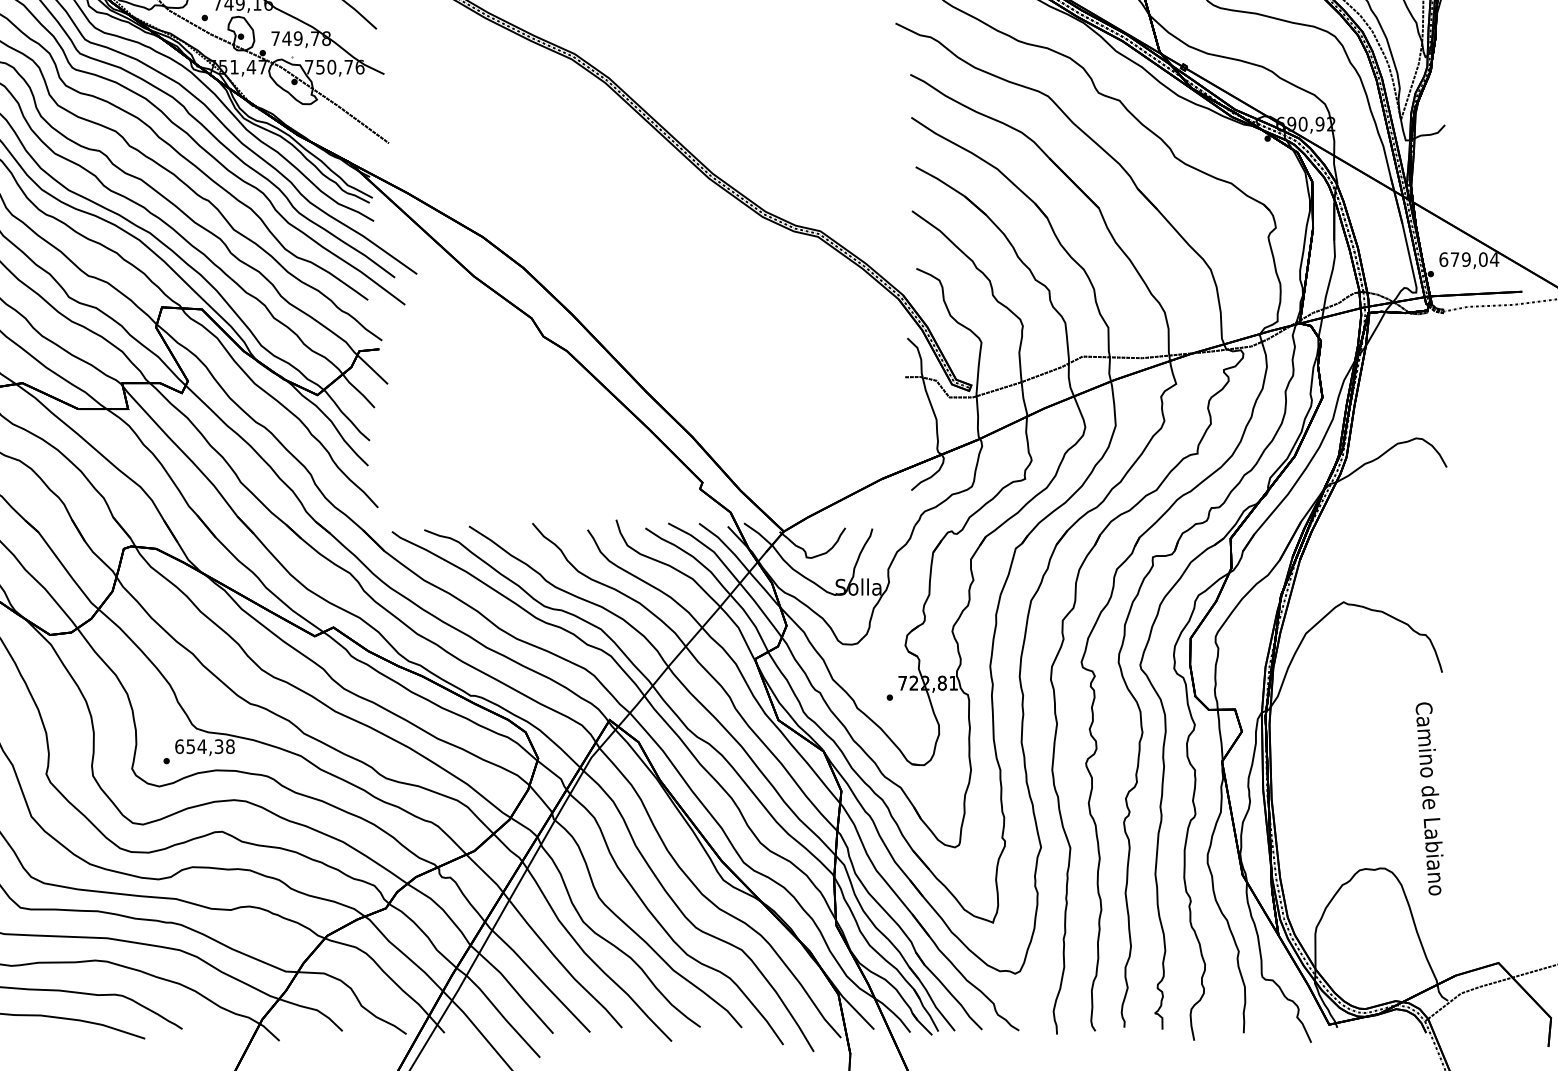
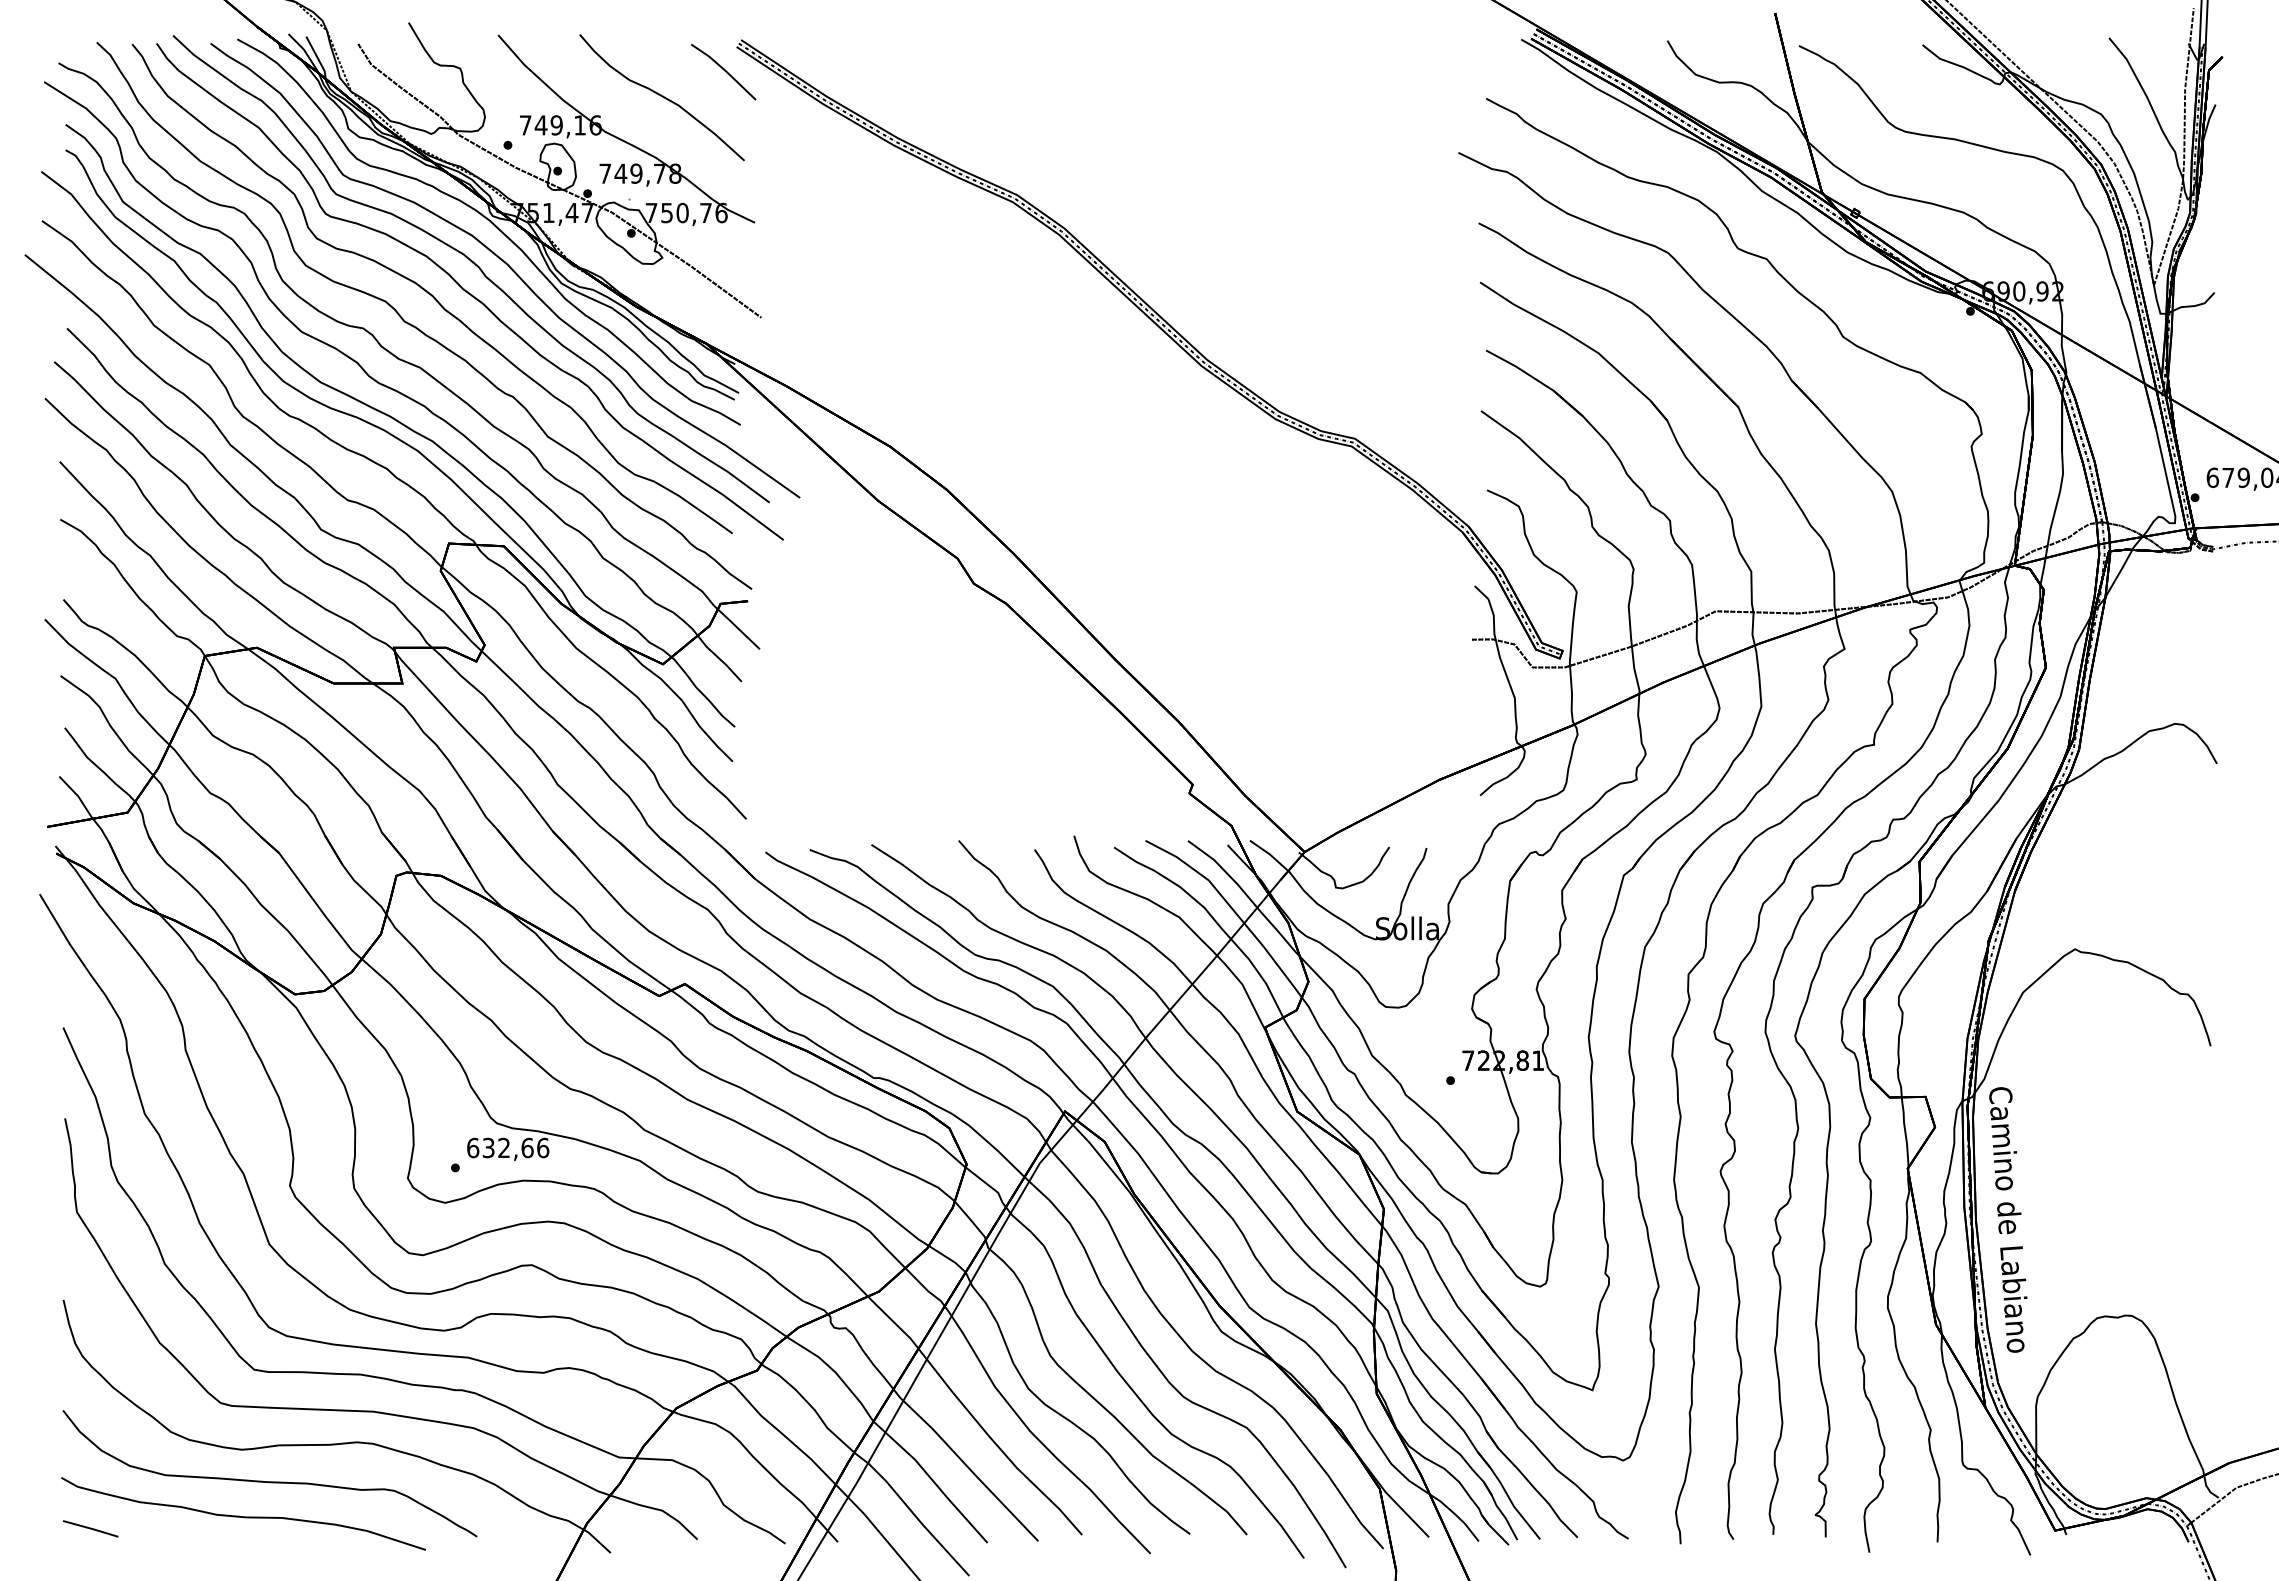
text: (211, 746) -> (516, 1147), 654,38 -> 632,66
text: (1429, 798) -> (2008, 1219), moved

